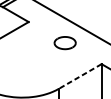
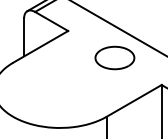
part: (64, 42) -> (114, 57), size x1.43
line: (80, 76) -> (134, 100), dashed -> solid

